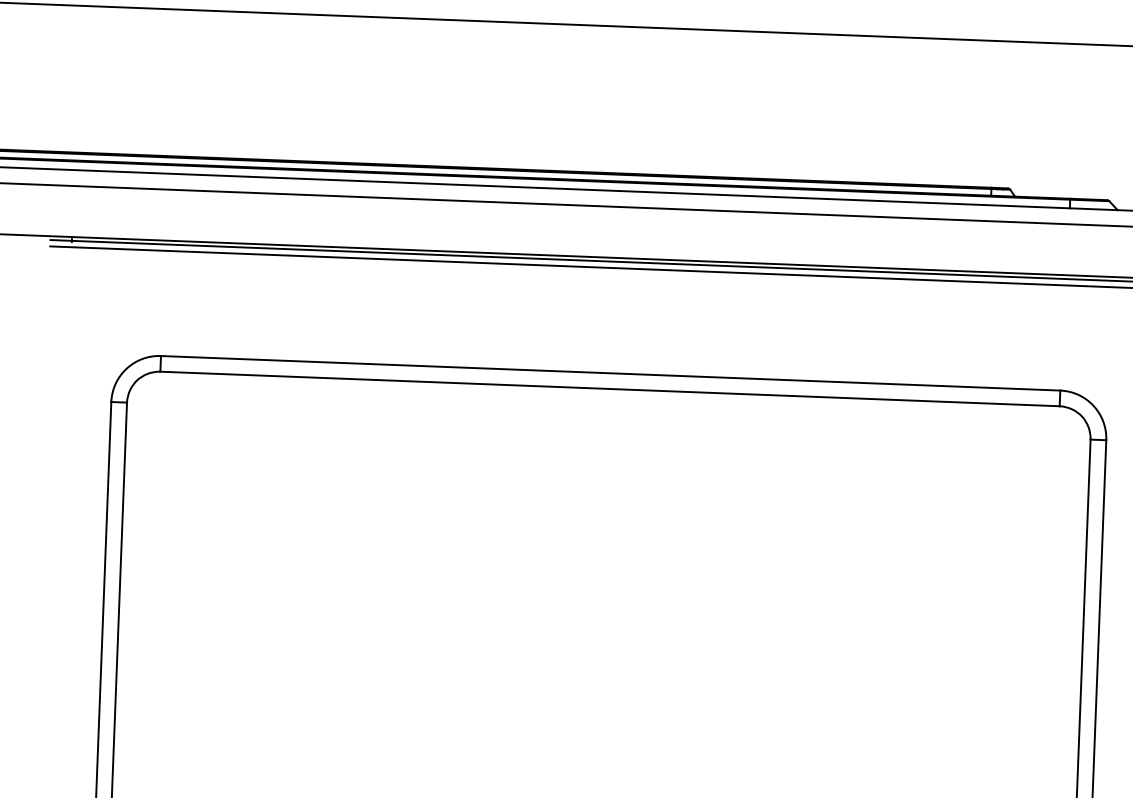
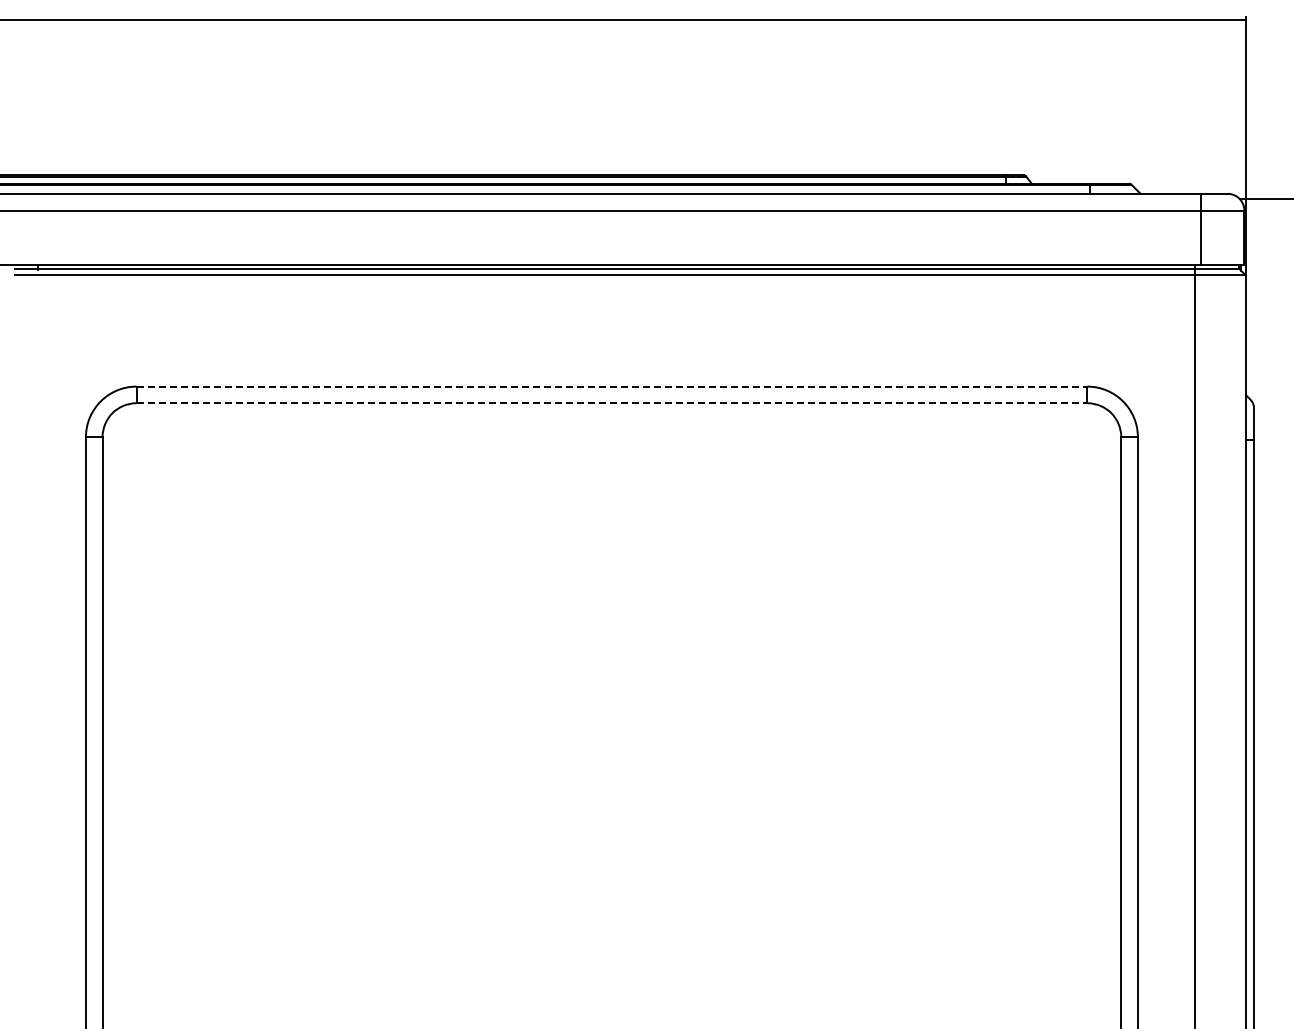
line: (611, 373) -> (612, 386), solid -> dashed
line: (610, 389) -> (612, 403), solid -> dashed

